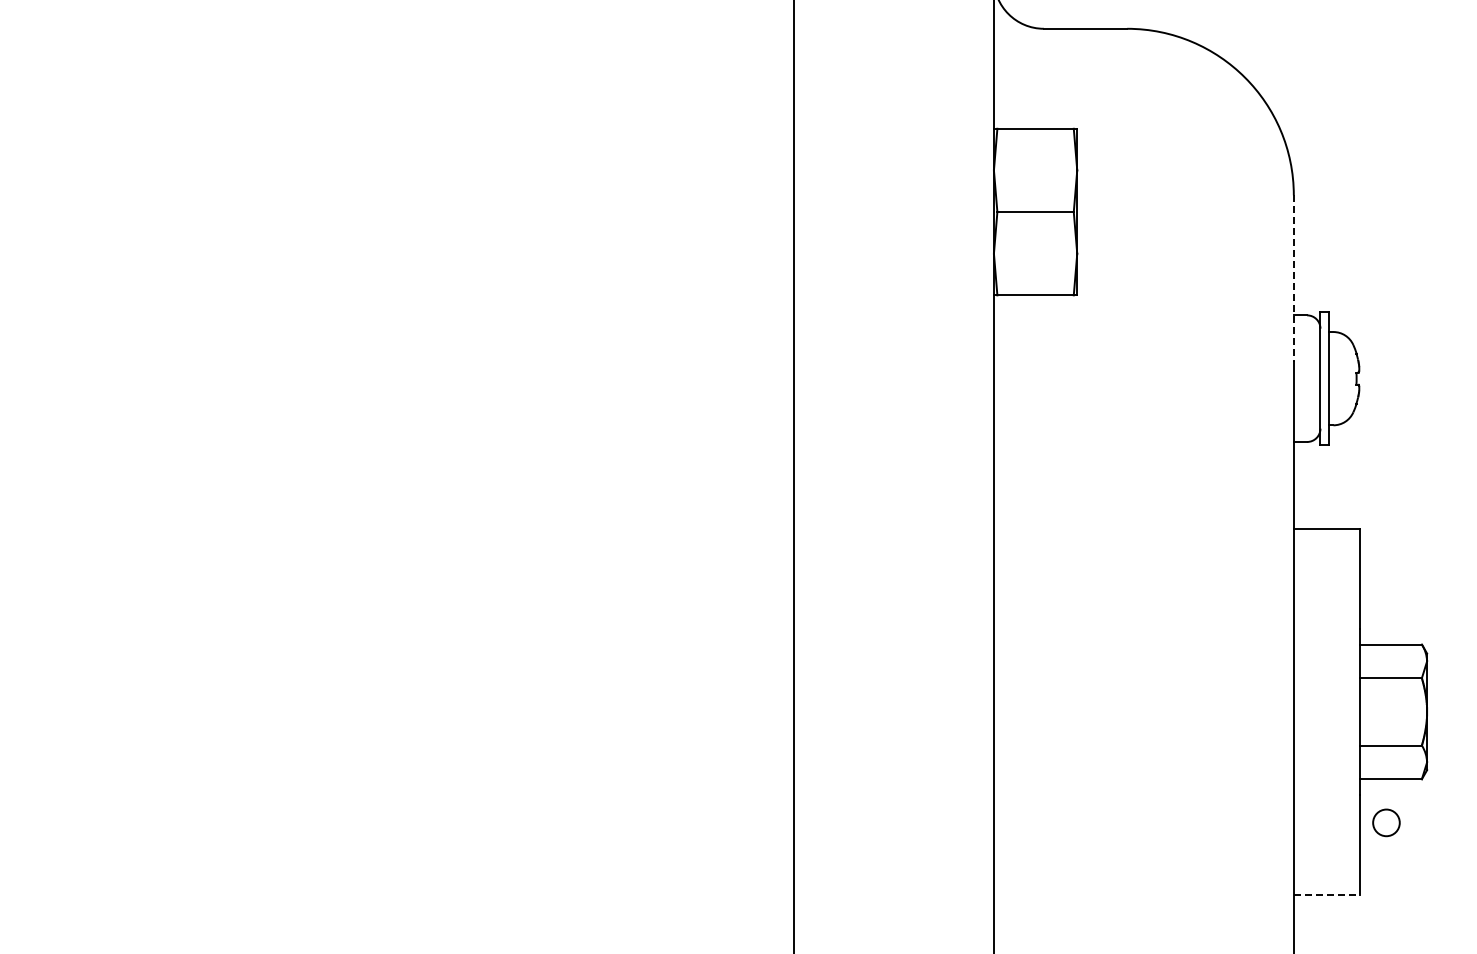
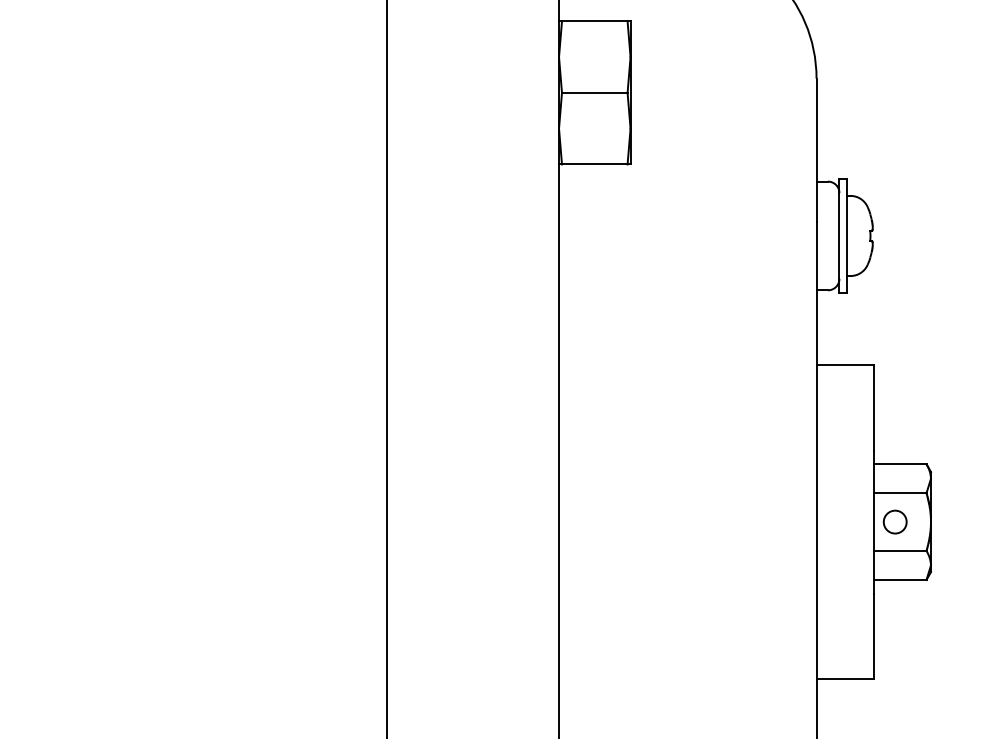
line: (1293, 279) -> (816, 150), dashed -> solid
circle: (1386, 822) -> (895, 521), moved
line: (1327, 895) -> (845, 679), dashed -> solid

